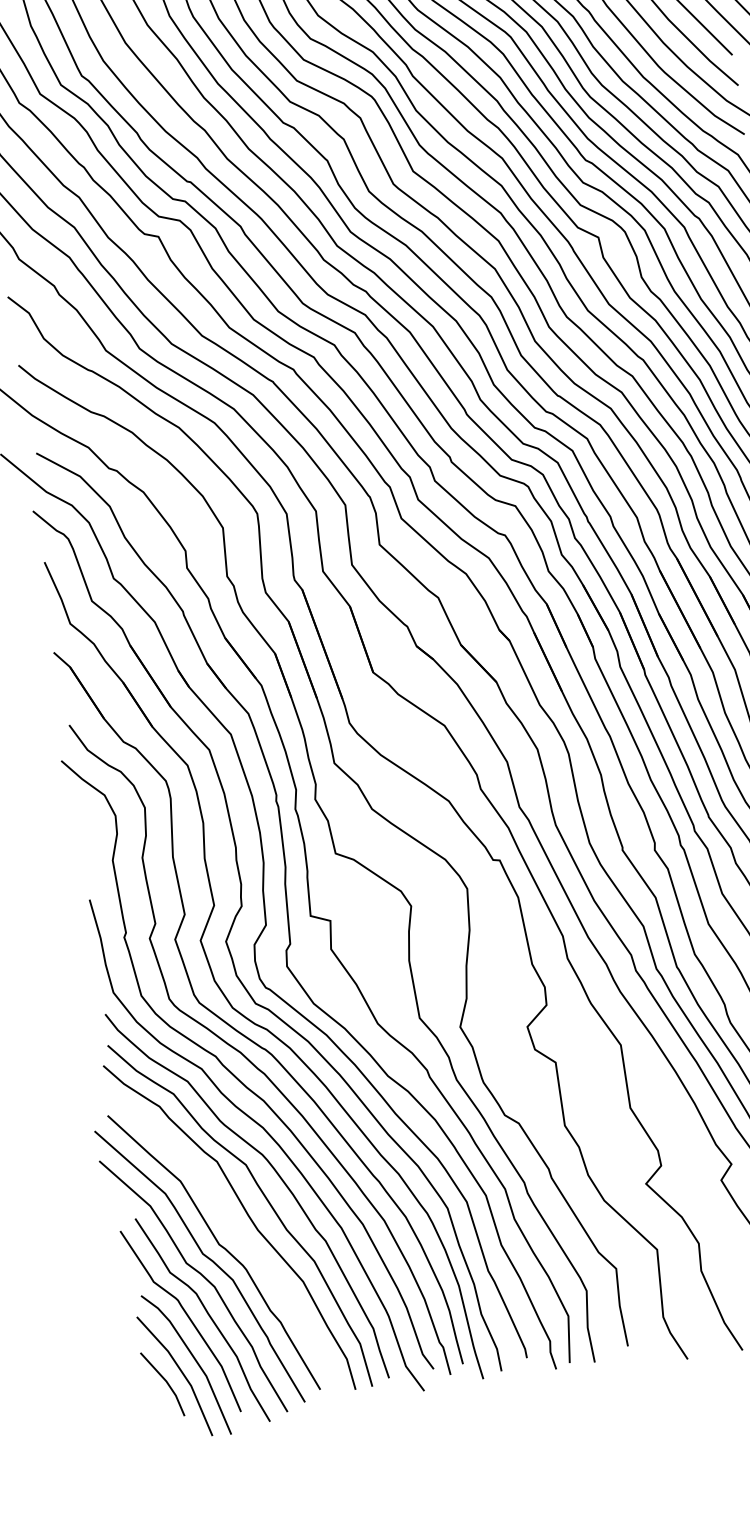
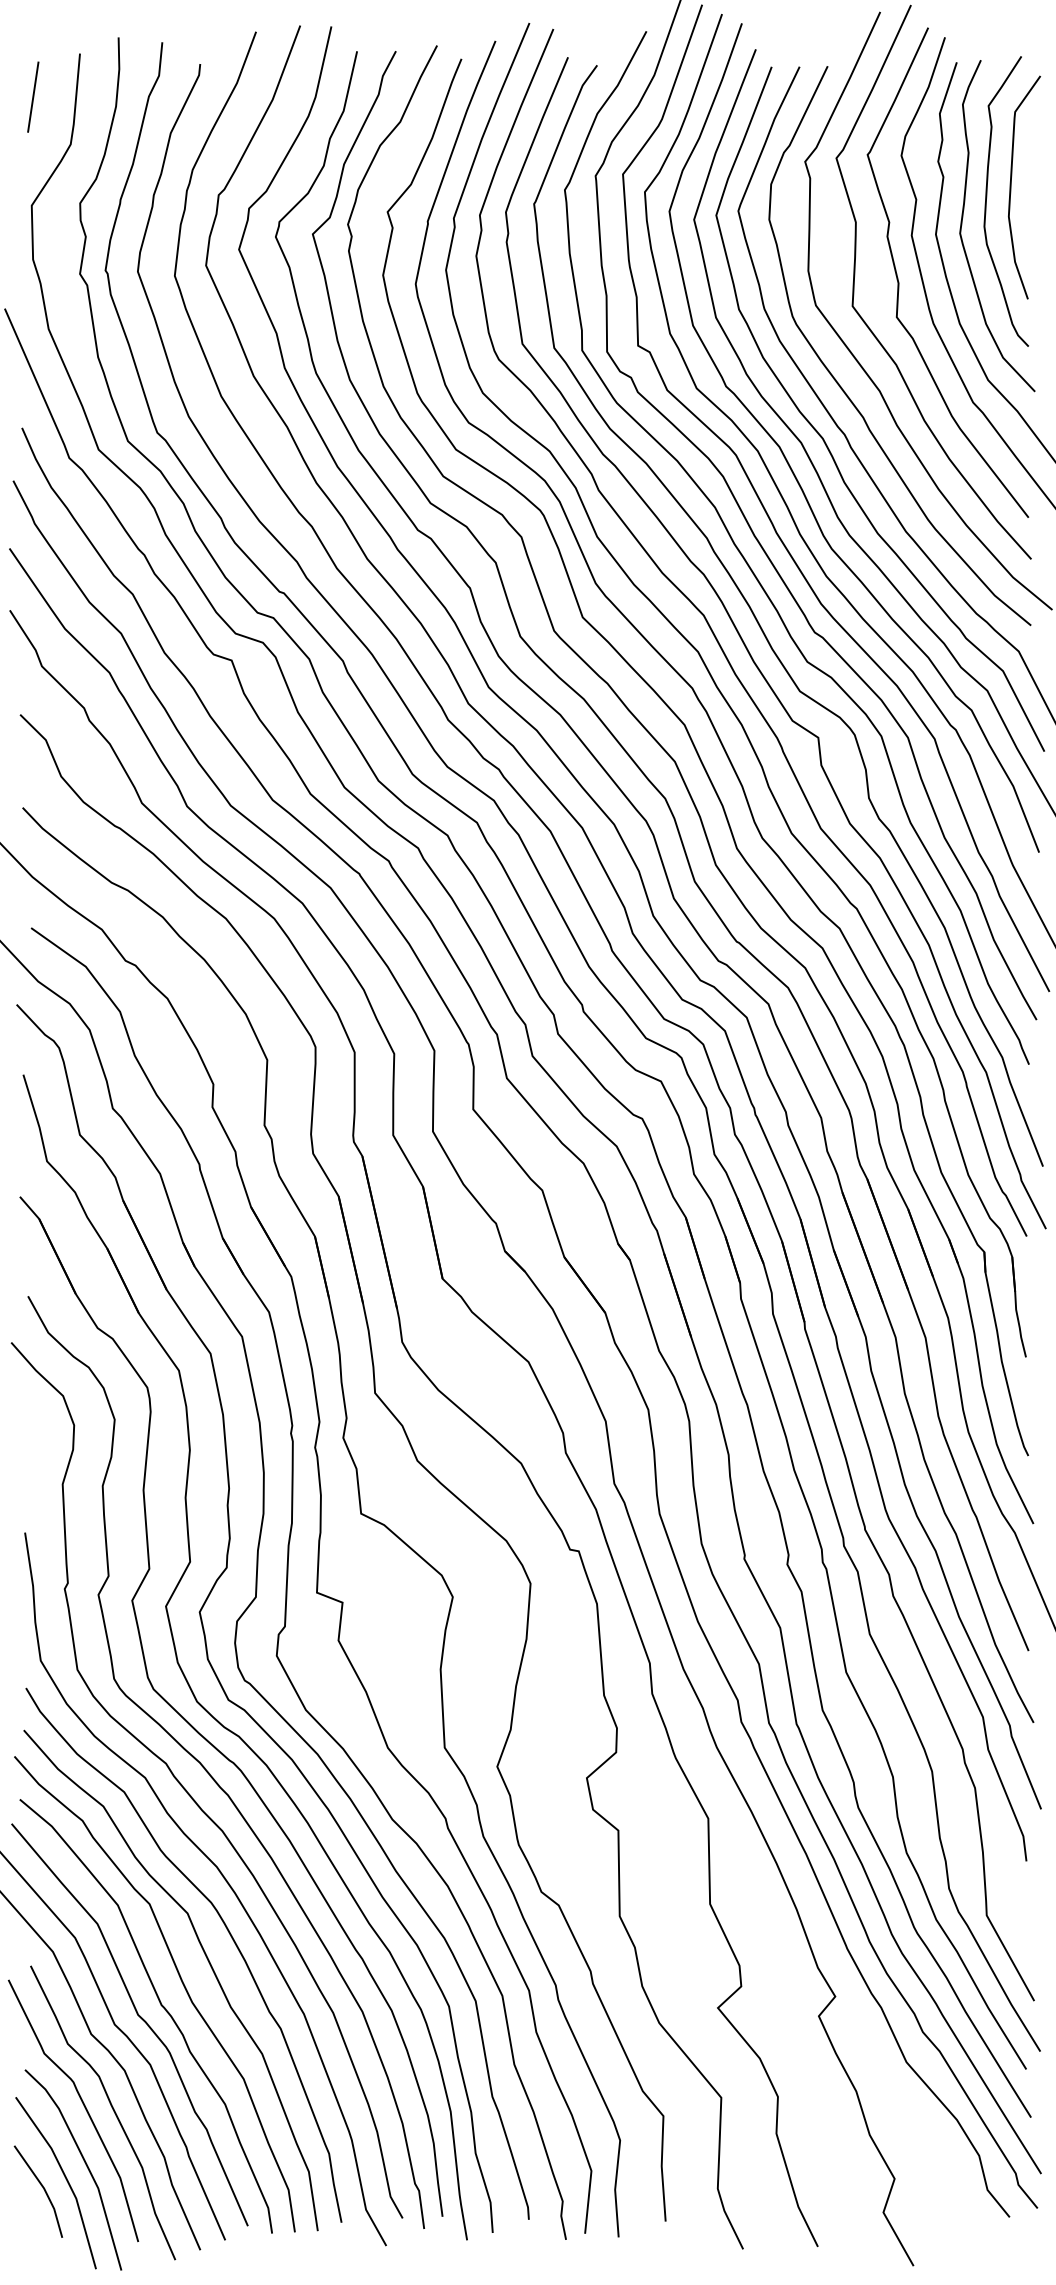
curve: (234, 1235) -> (160, 2005), added

